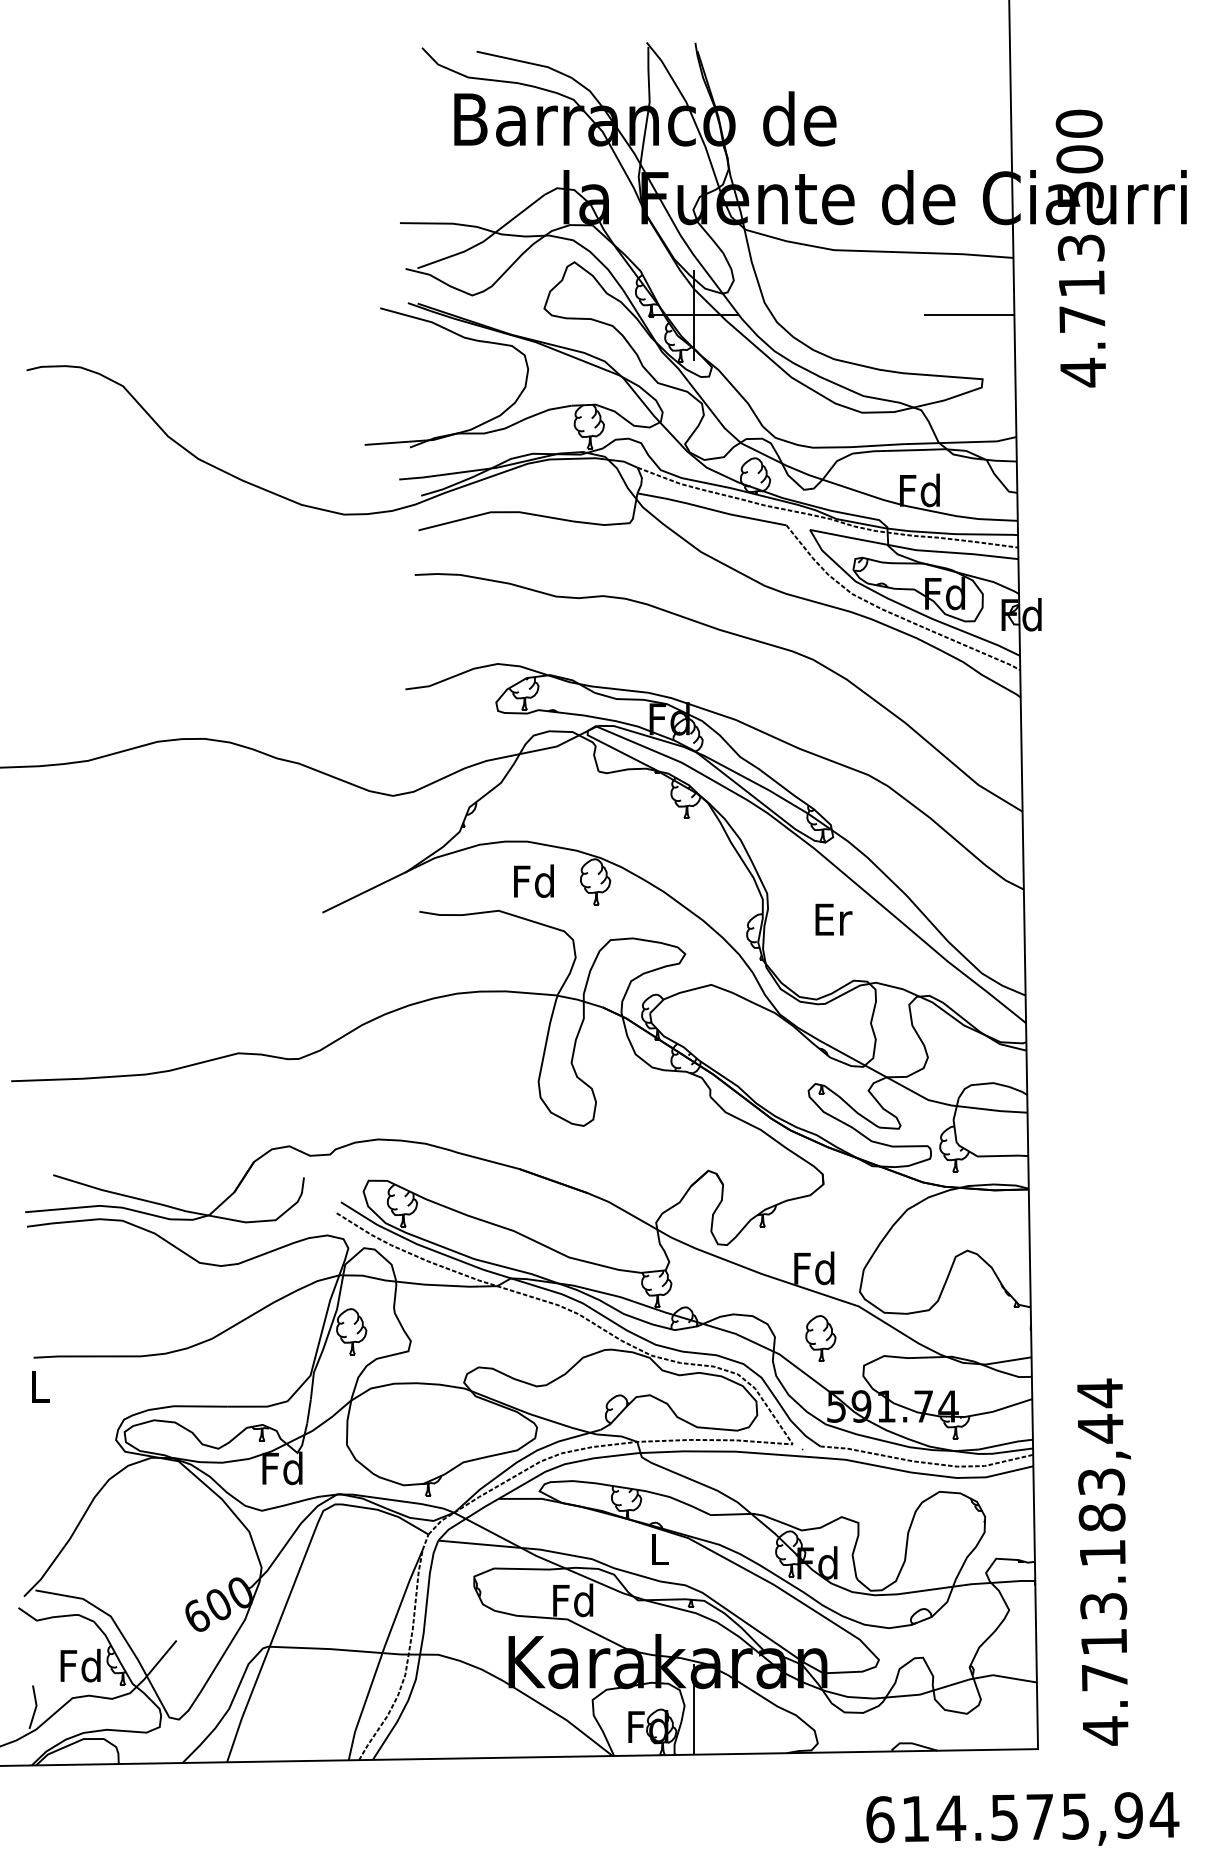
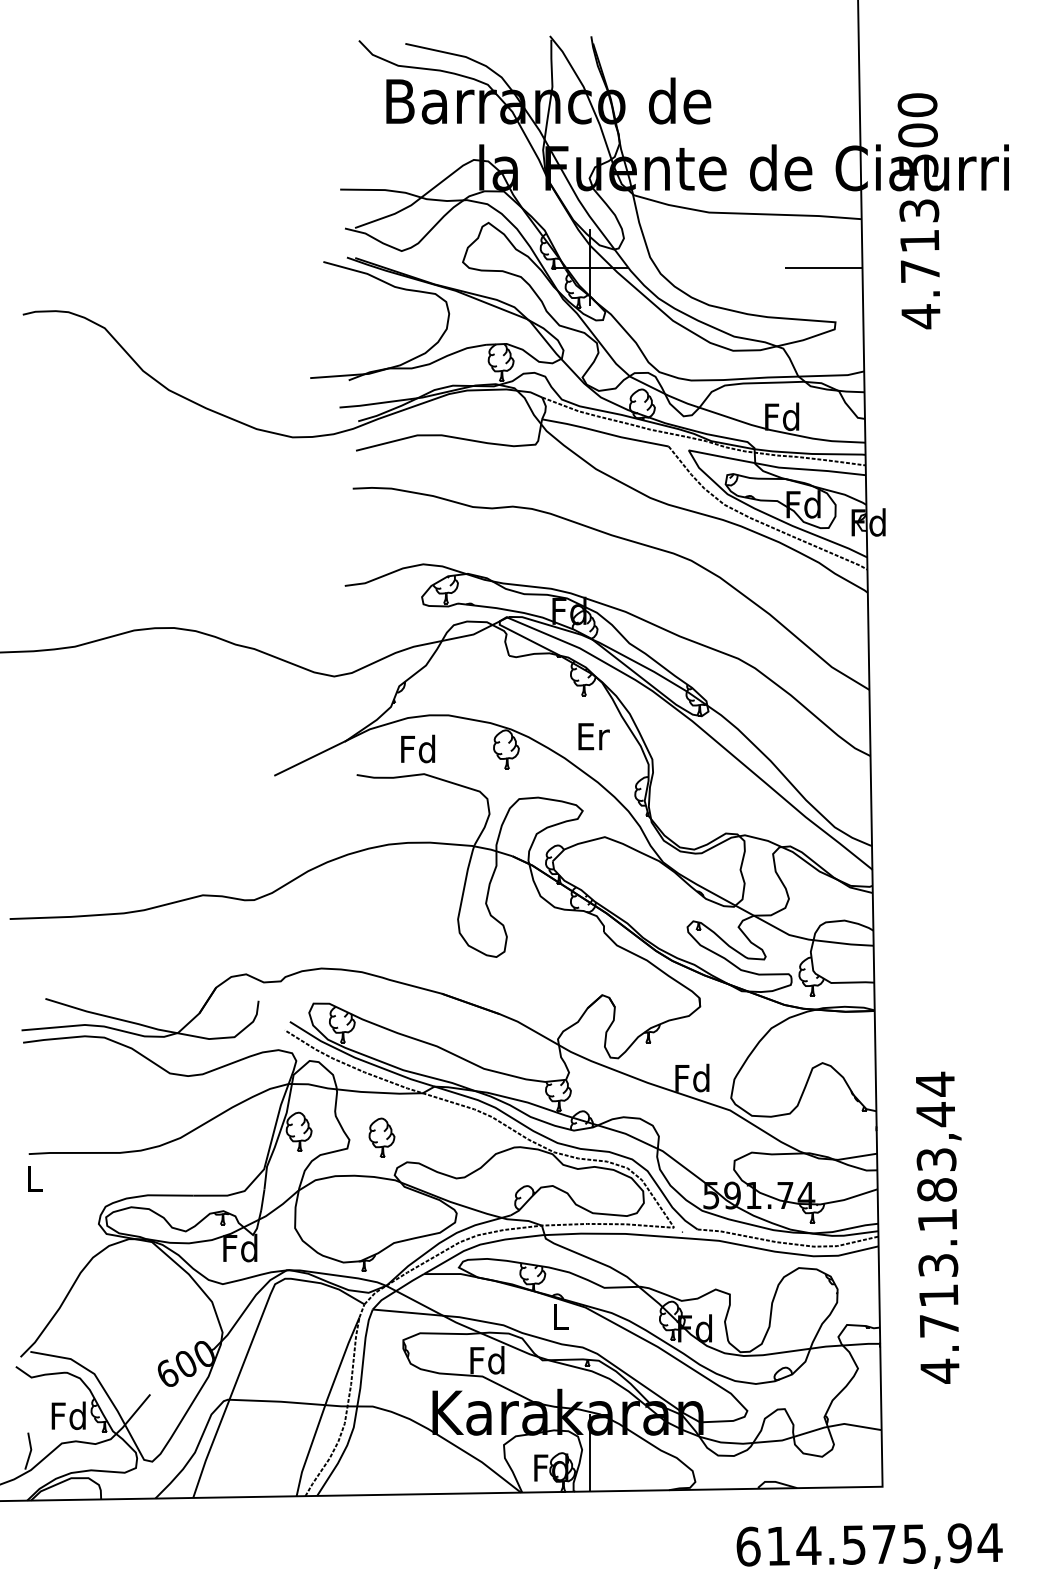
text: (534, 880) -> (418, 748), moved
text: (833, 919) -> (593, 736), moved
part: (820, 1338) -> (381, 1137), moved
text: (1103, 1561) -> (938, 1227), moved

